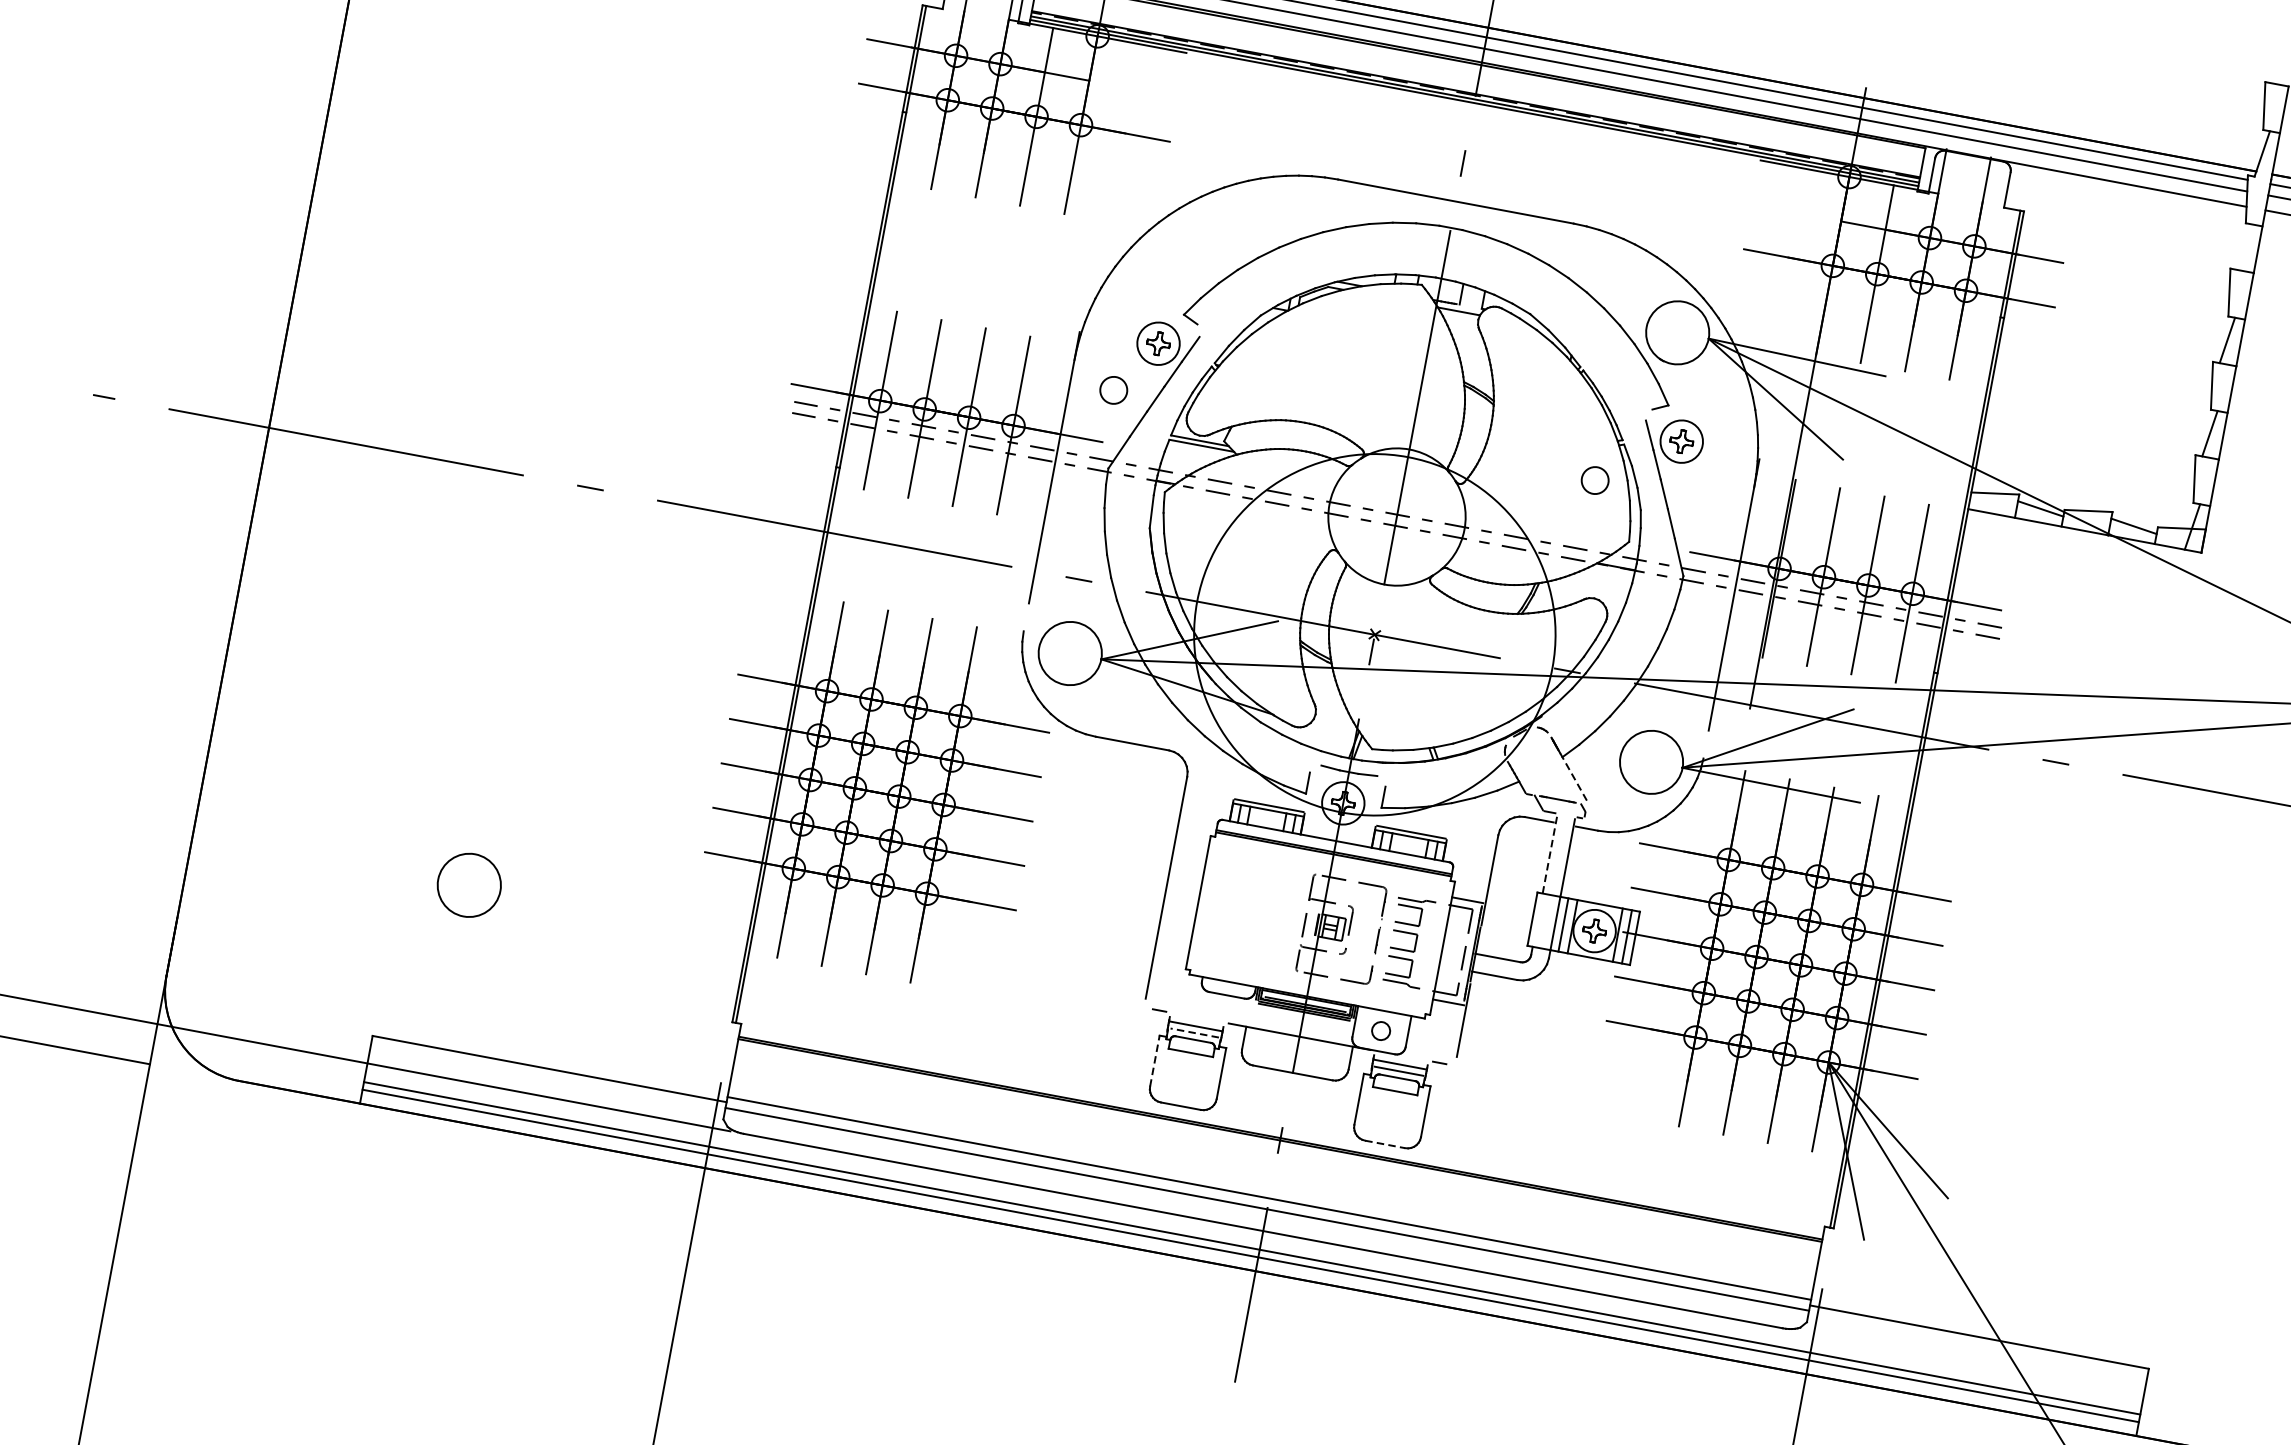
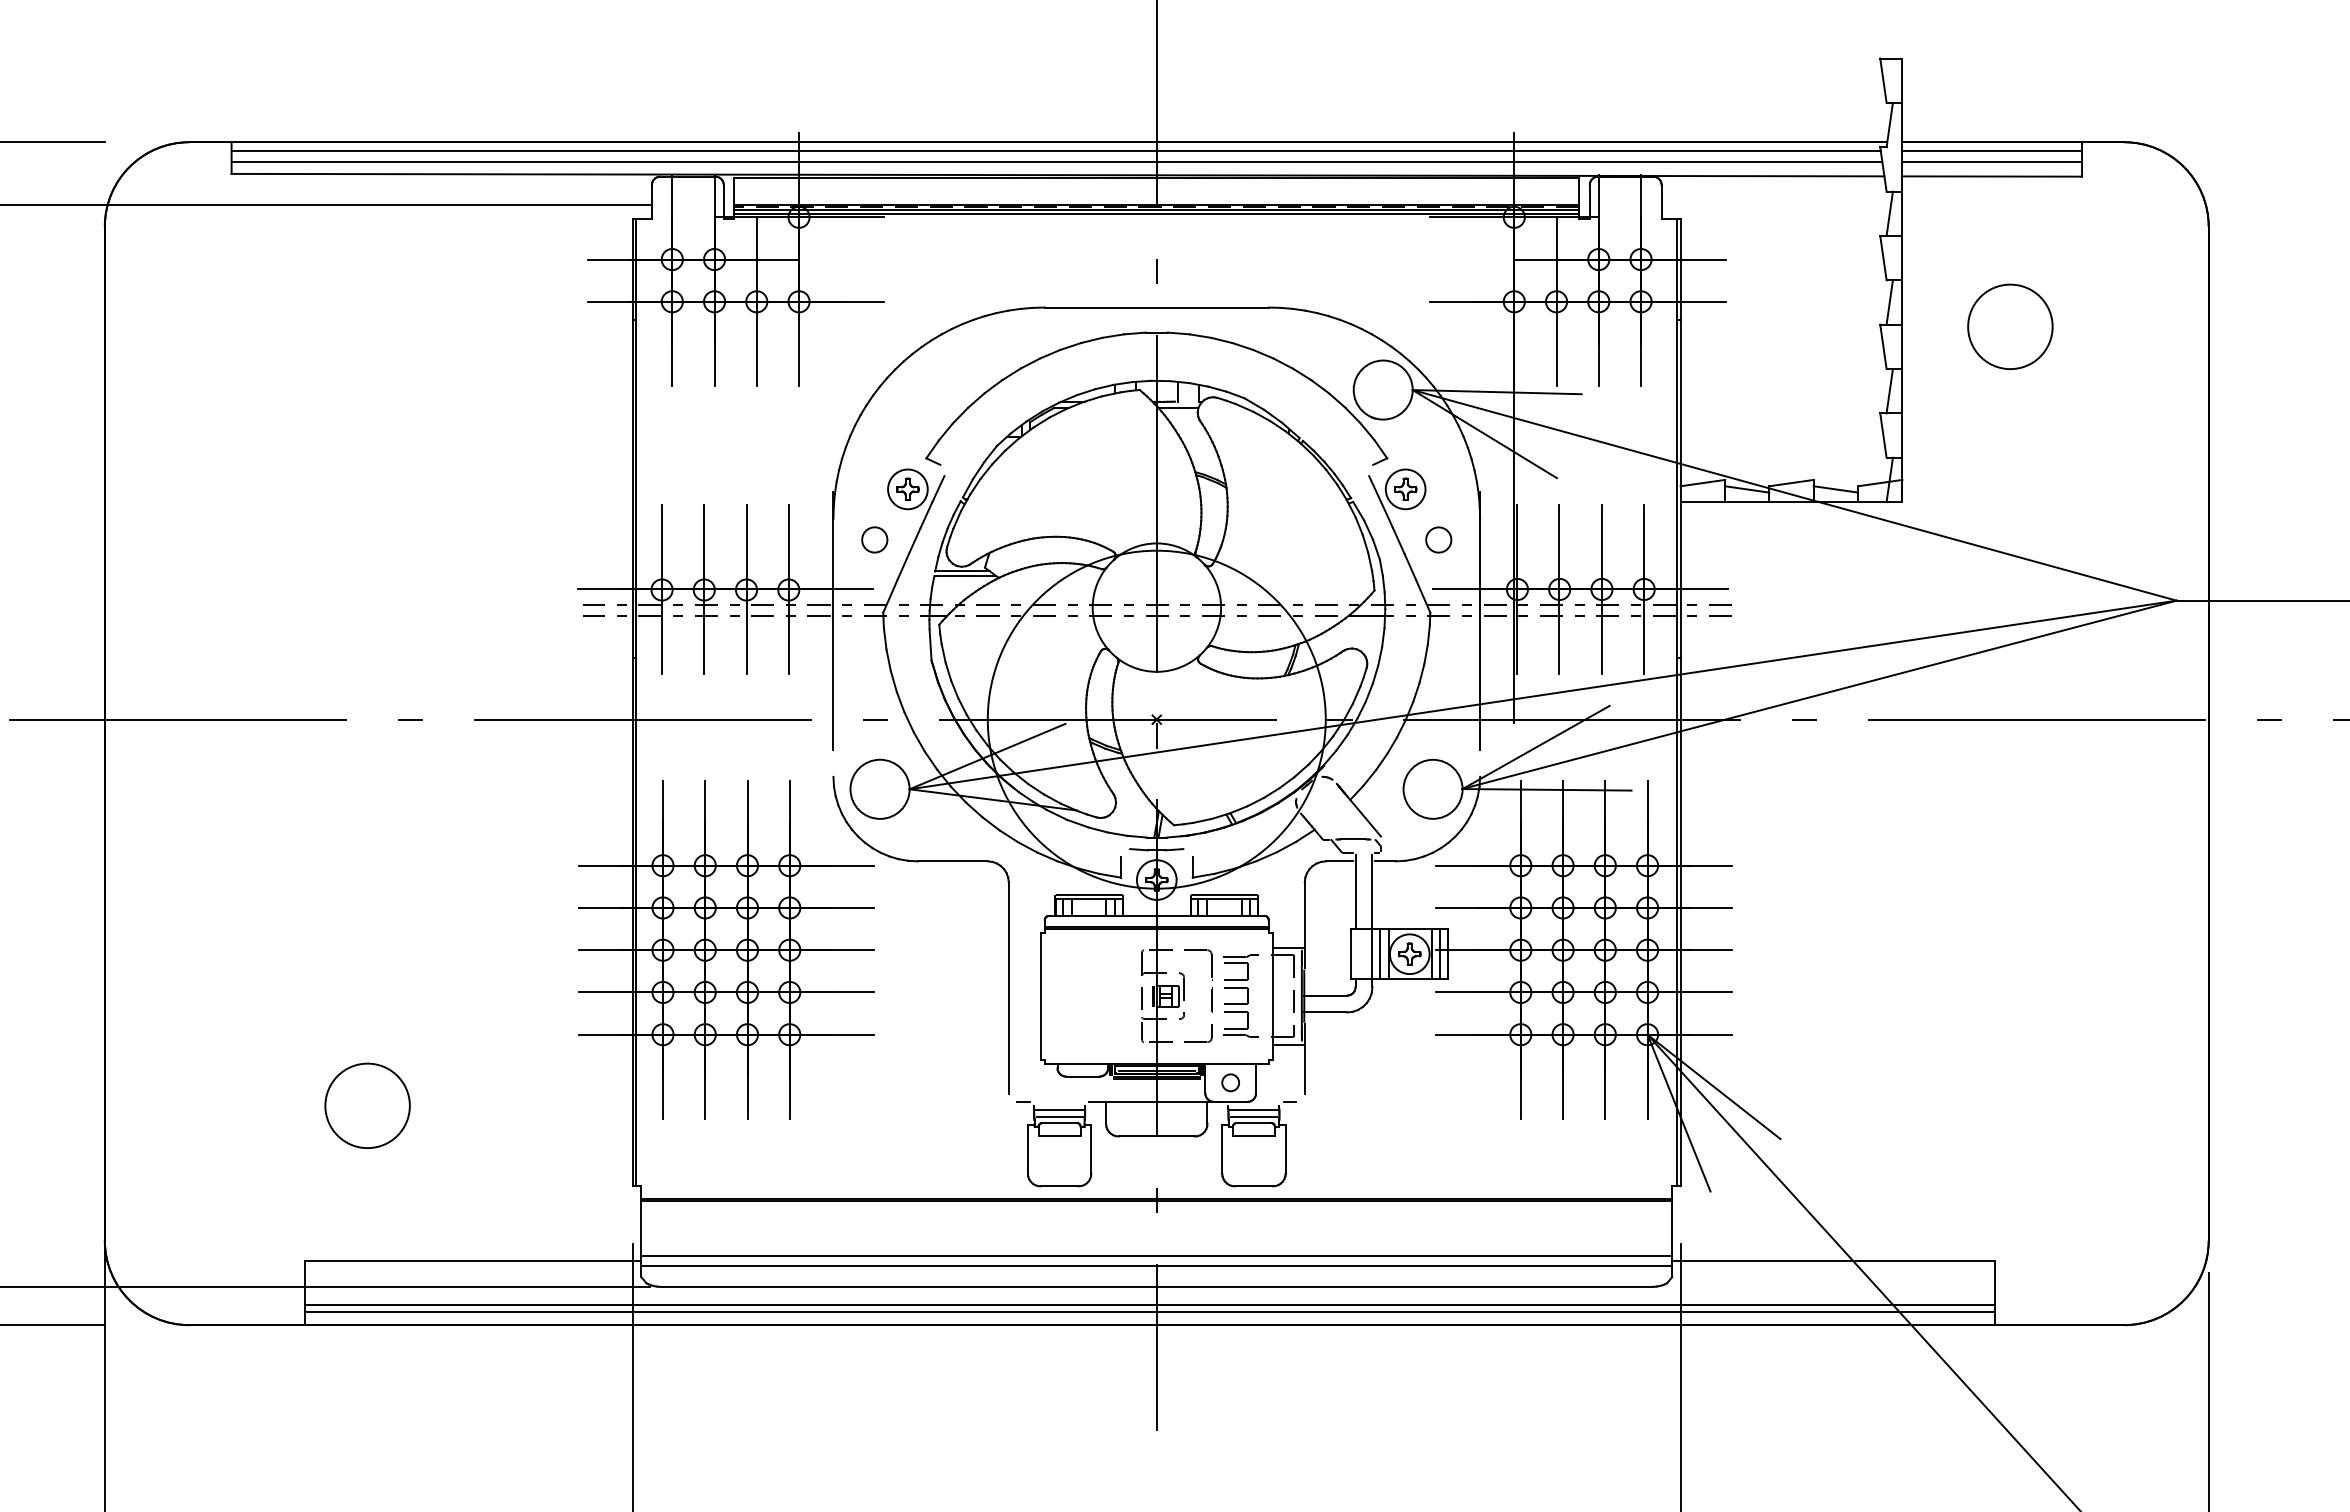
line: (2244, 246) -> (1889, 213), added
circle: (1594, 479) -> (1438, 539), moved
line: (1574, 777) -> (1364, 816), dashed -> solid
line: (1549, 854) -> (1355, 891), dashed -> solid
circle: (469, 885) -> (367, 1105), size x1.43
line: (1194, 1032) -> (1059, 1116), dashed -> solid
line: (1154, 1060) -> (1027, 1148), dashed -> solid
line: (1385, 1144) -> (1254, 1186), dashed -> solid

